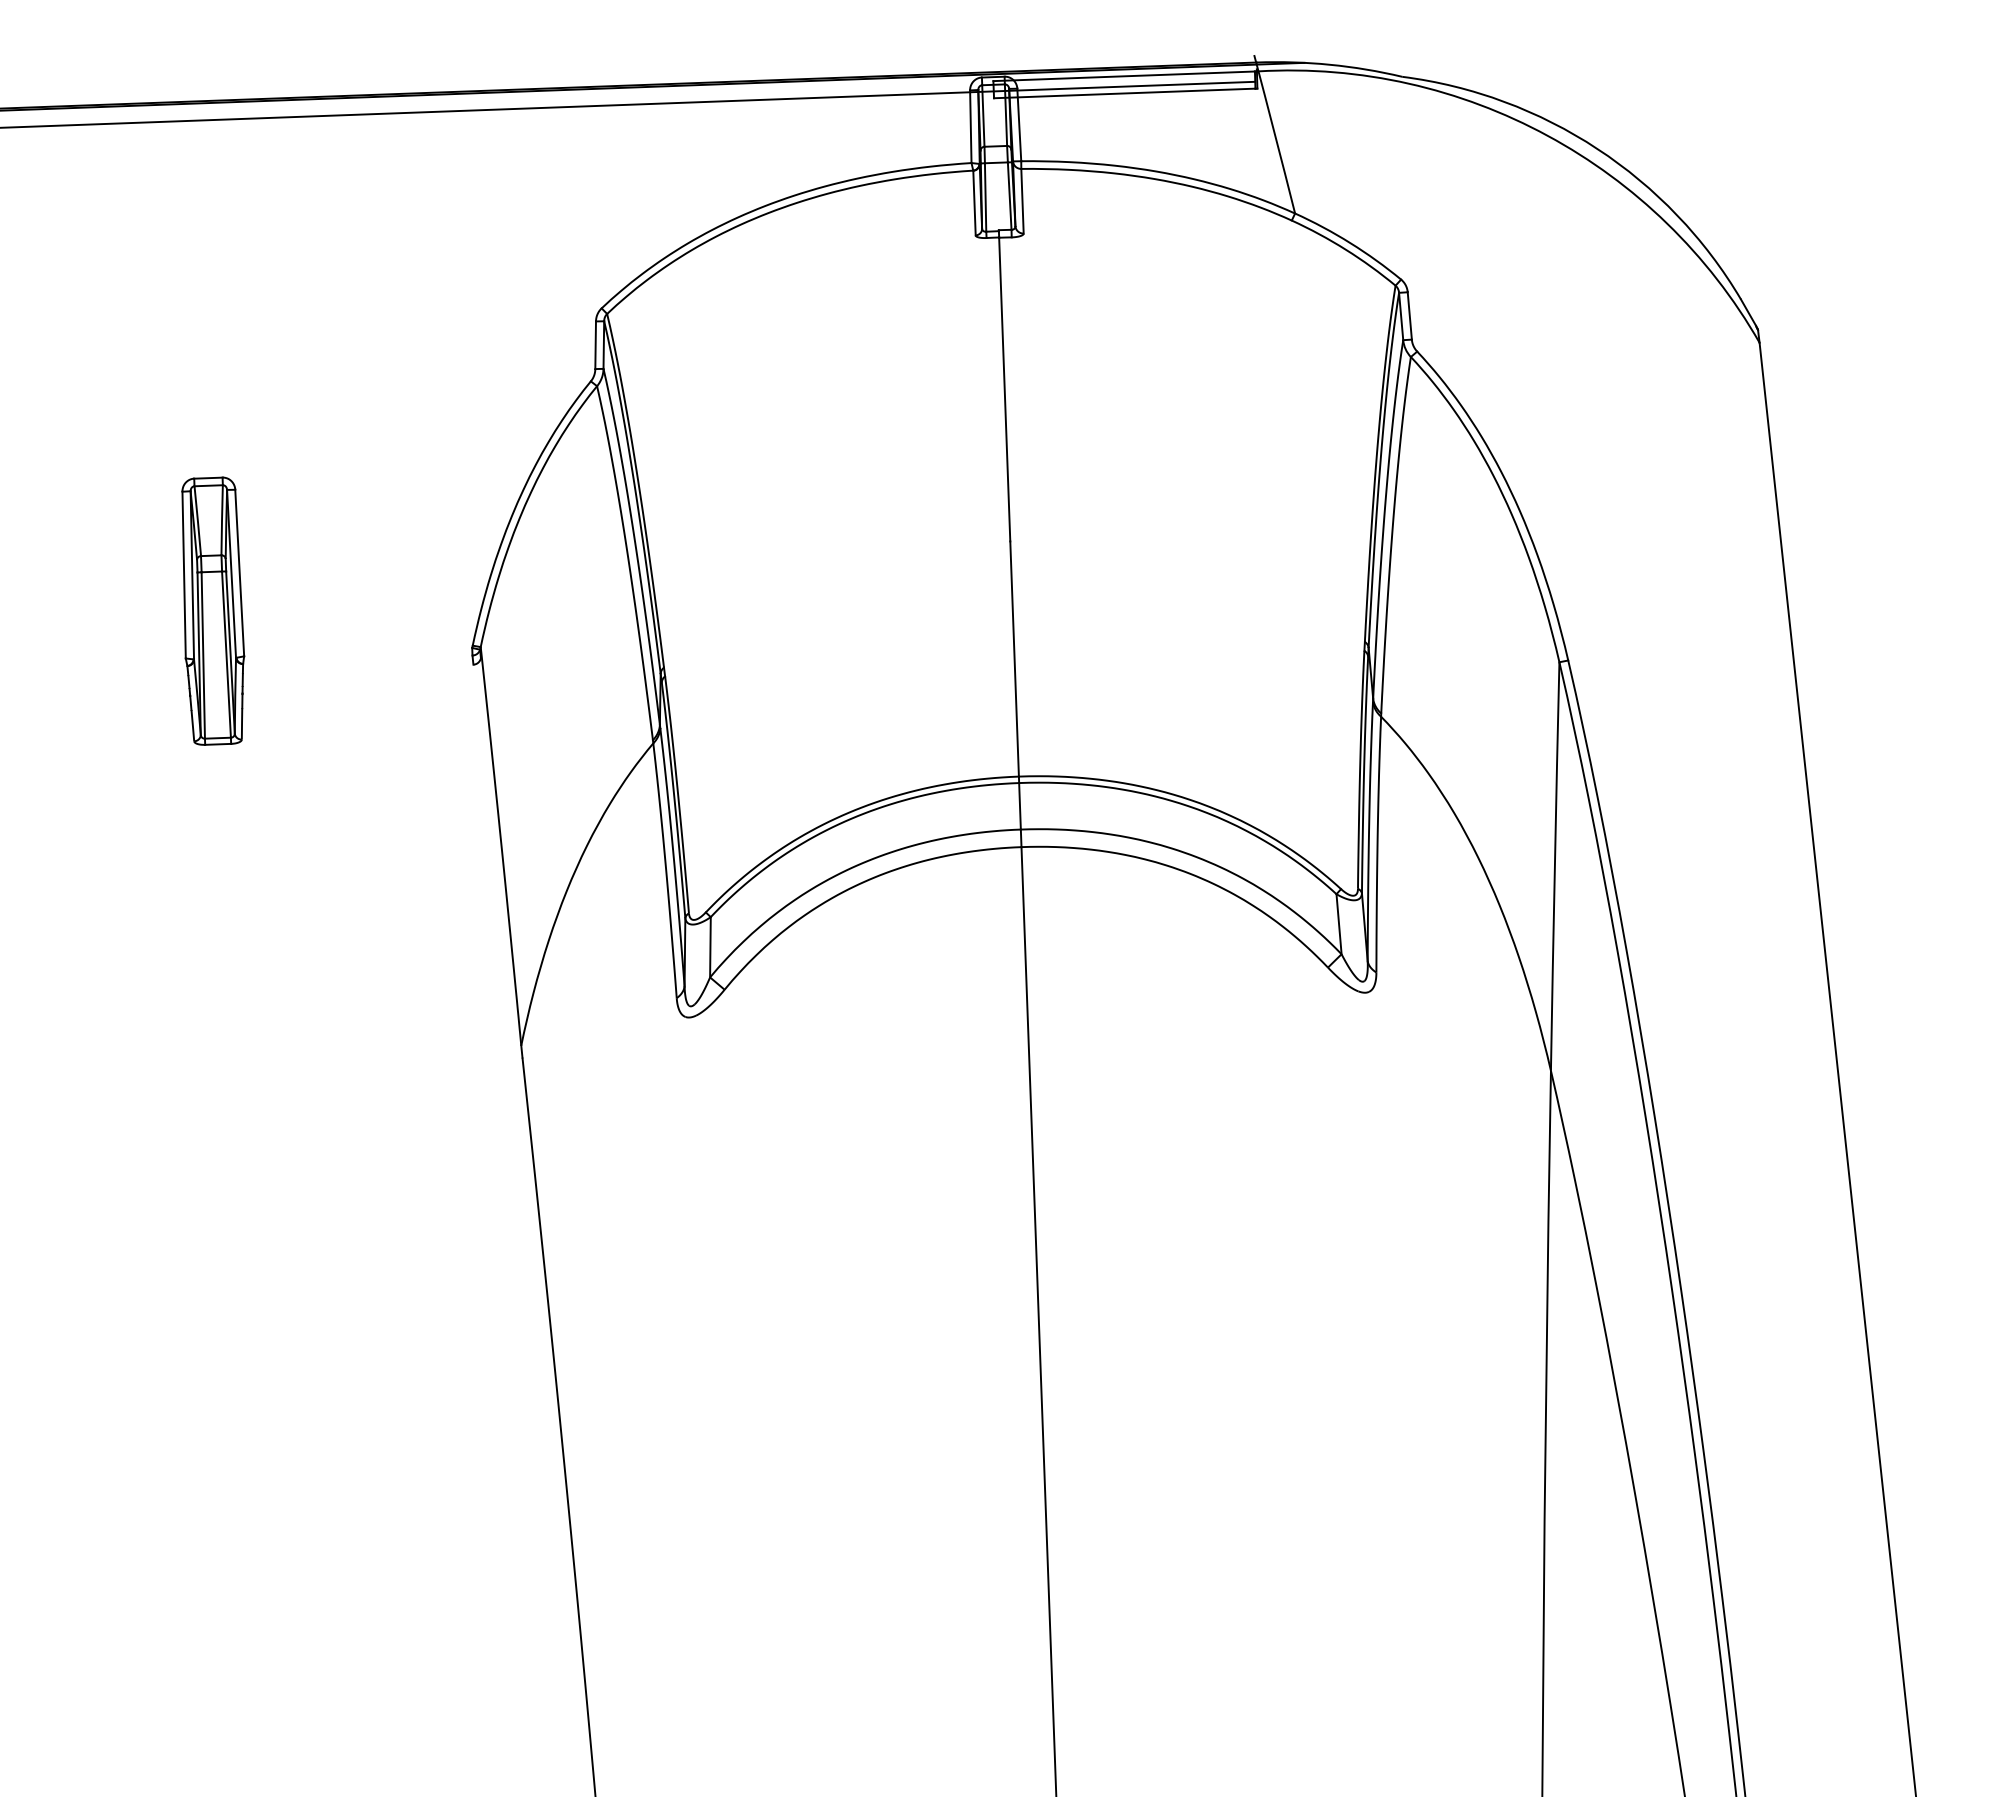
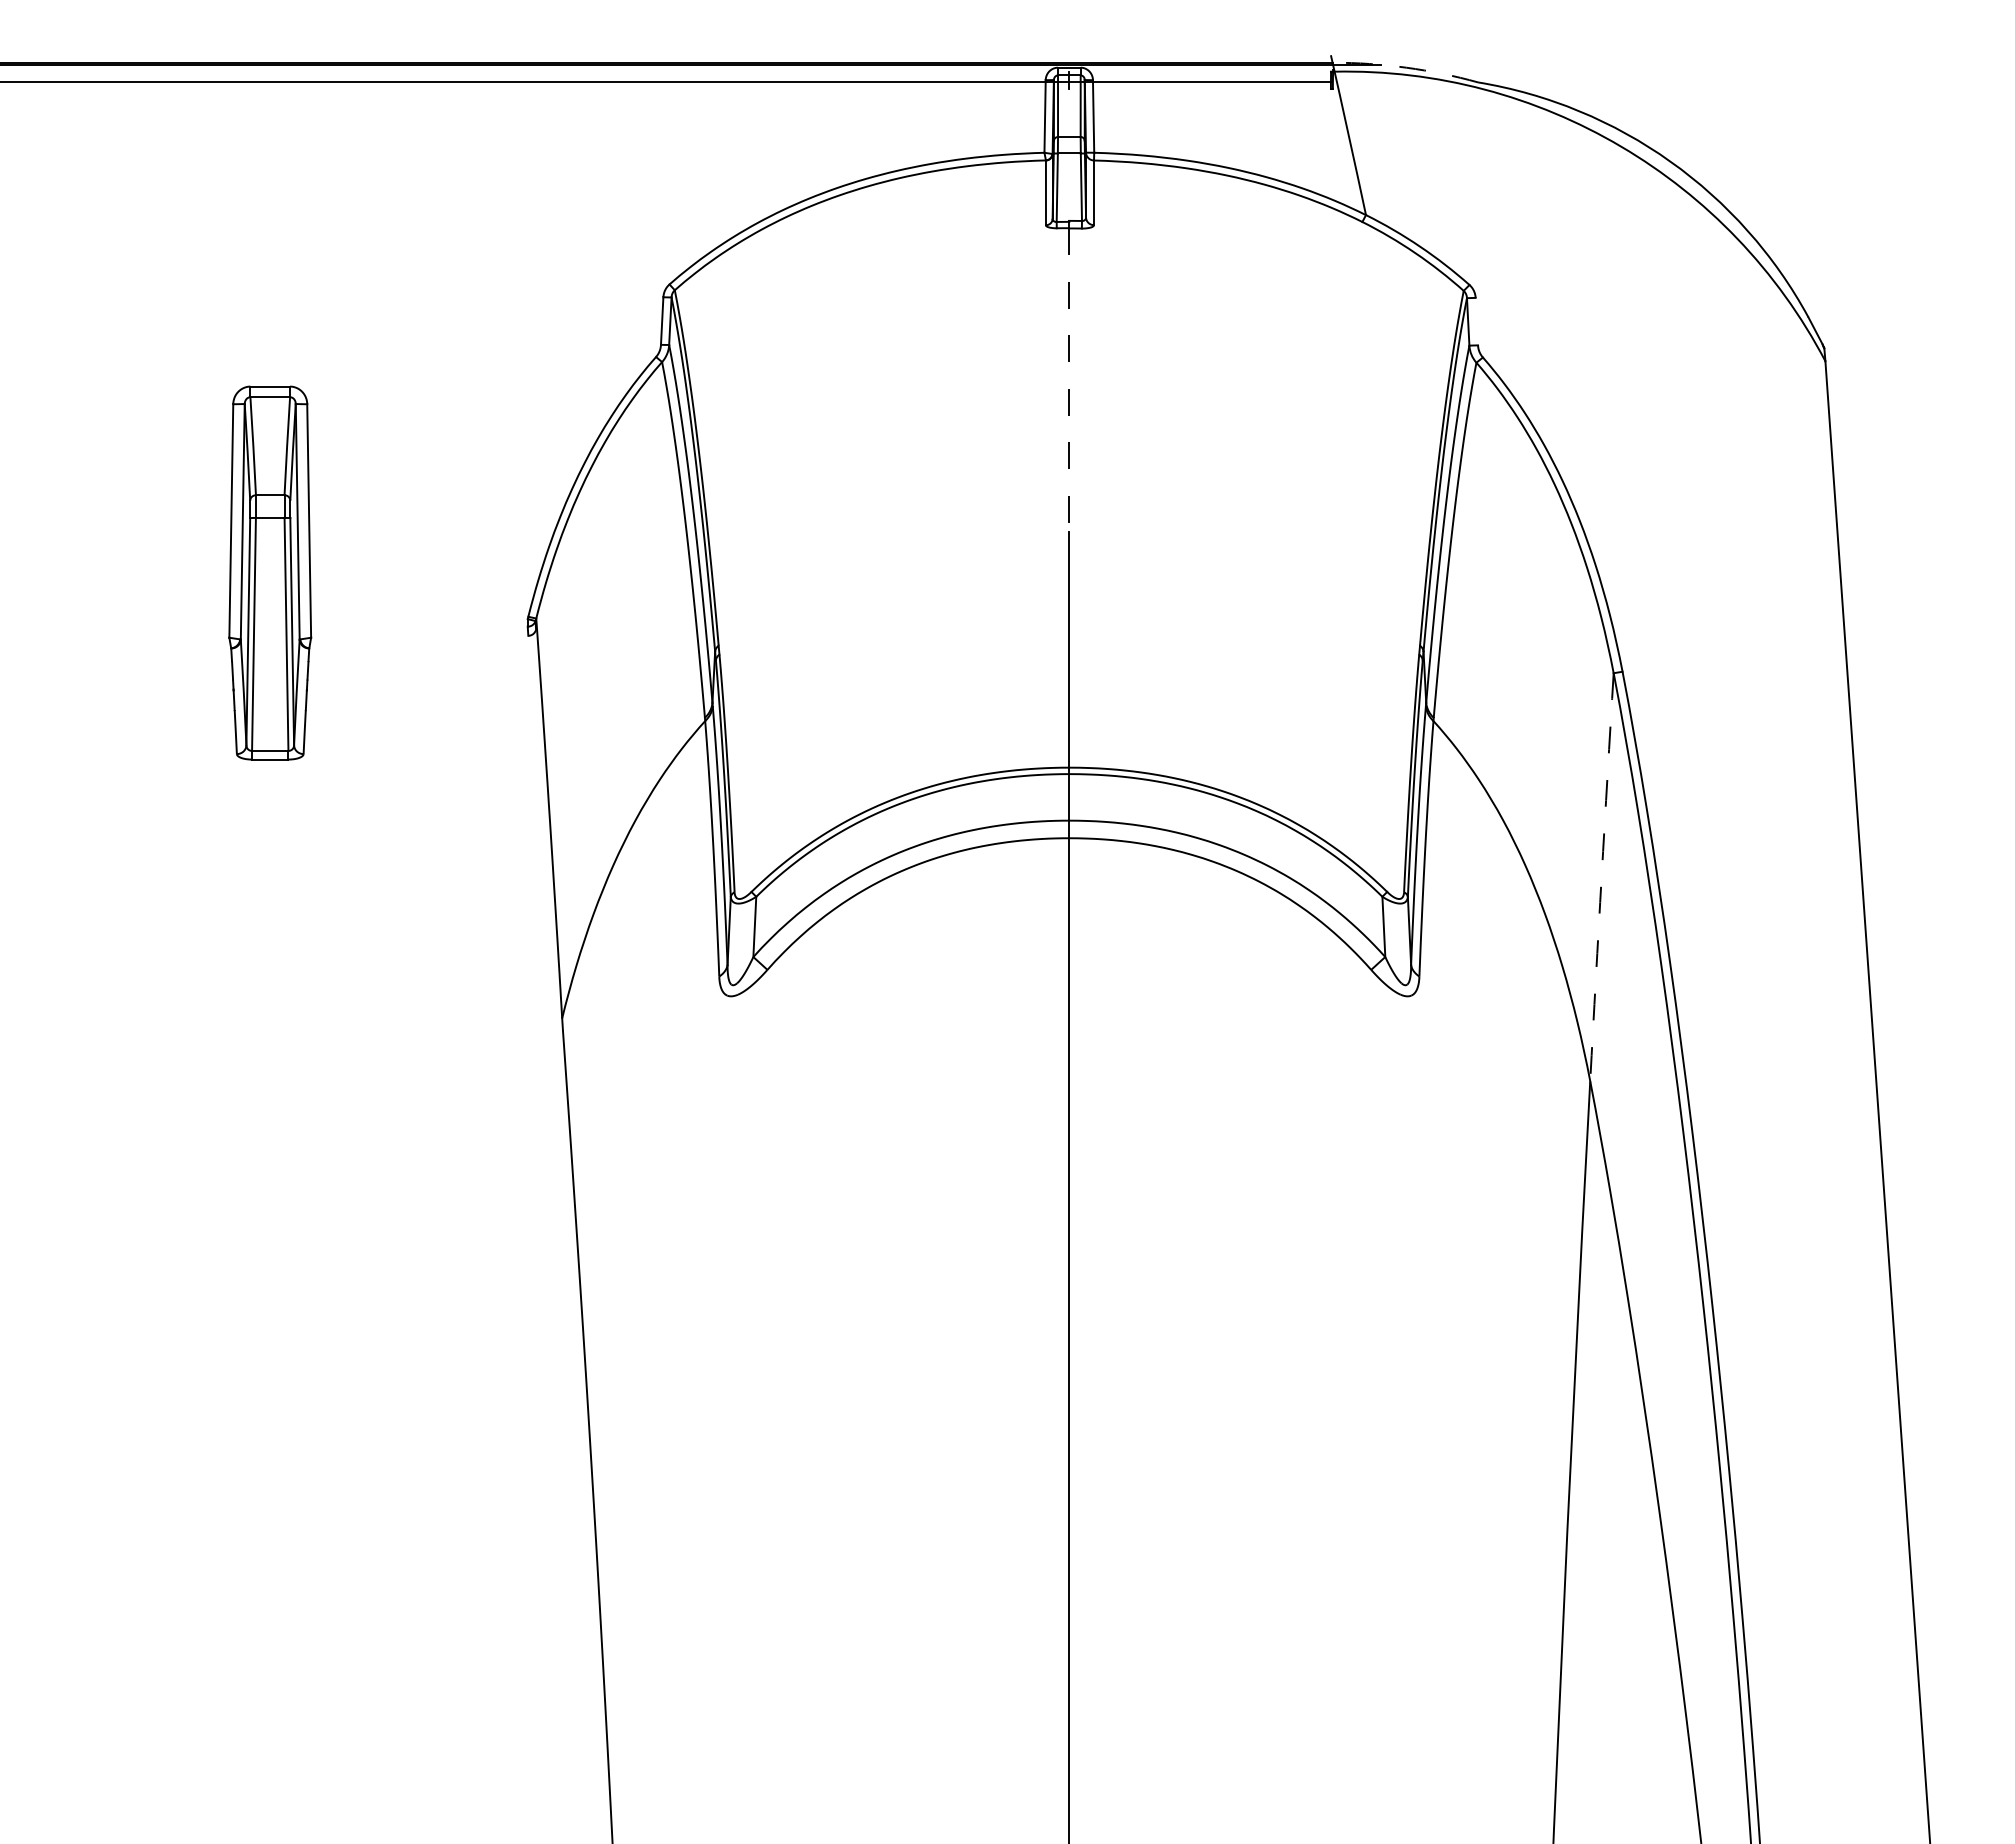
arc: (1330, 64) -> (1406, 67), solid -> dashed
line: (1123, 76) -> (1199, 71), removed
line: (1124, 93) -> (1199, 88), removed
line: (1409, 315) -> (1476, 321), removed
line: (1004, 389) -> (1069, 380), solid -> dashed
part: (213, 610) -> (270, 572), size x1.4
arc: (1554, 866) -> (1601, 877), solid -> dashed

